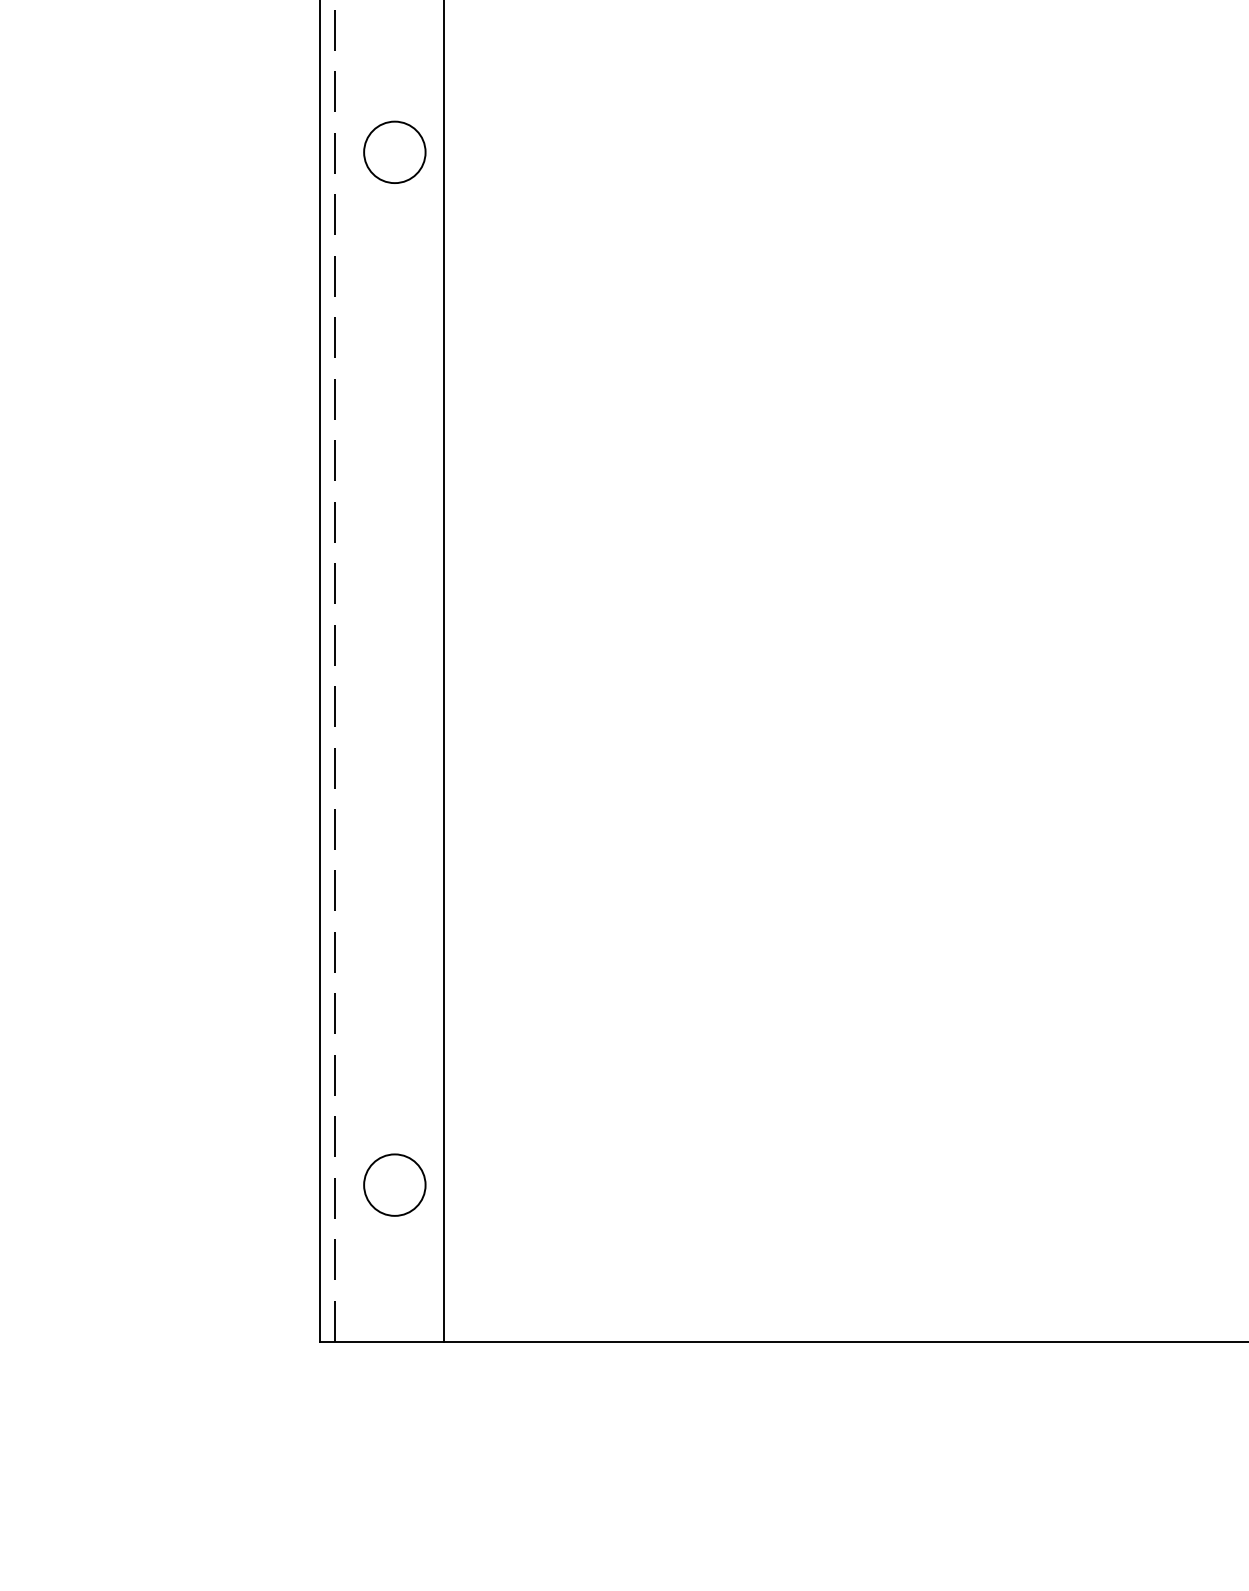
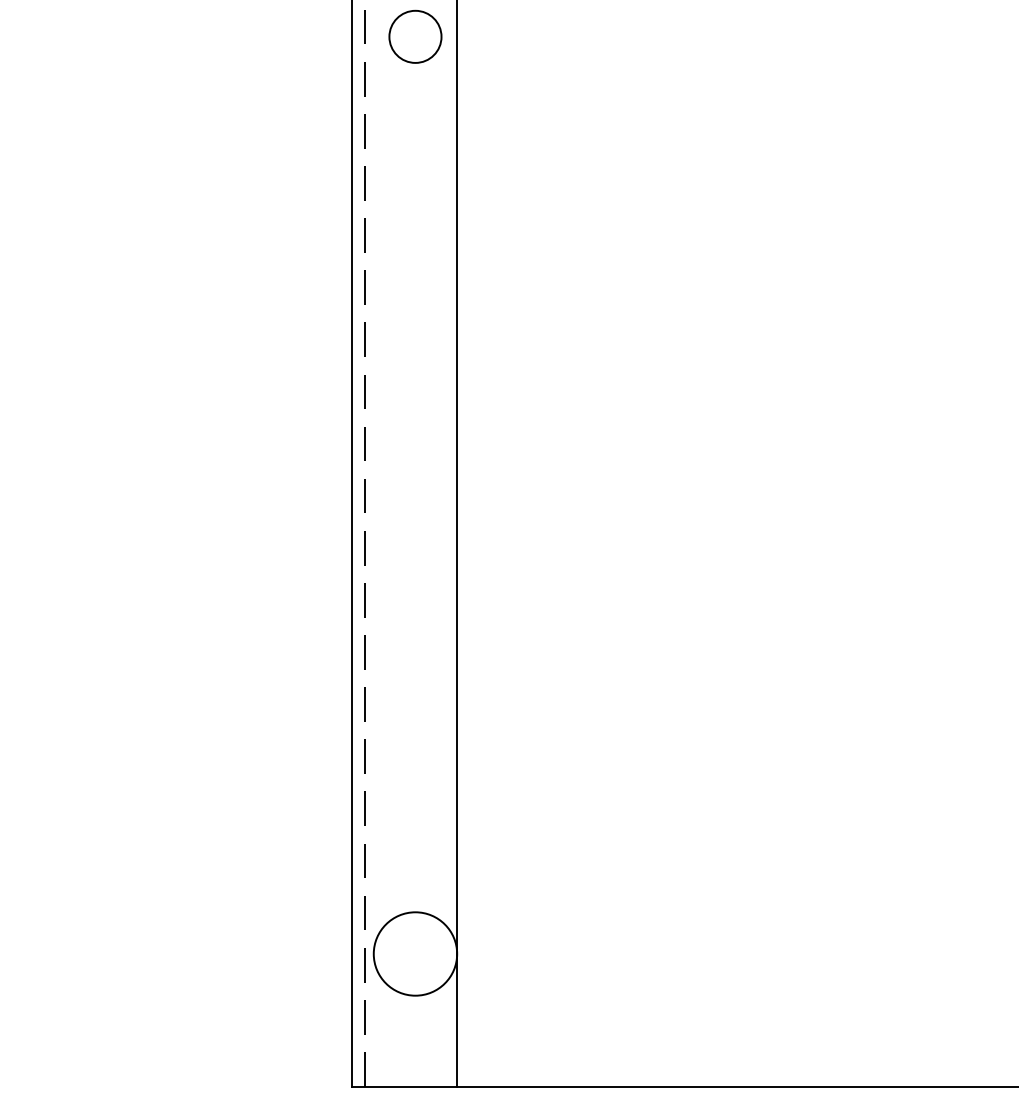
circle: (394, 151) -> (415, 36), moved
circle: (394, 1184) -> (415, 953), size x1.6

